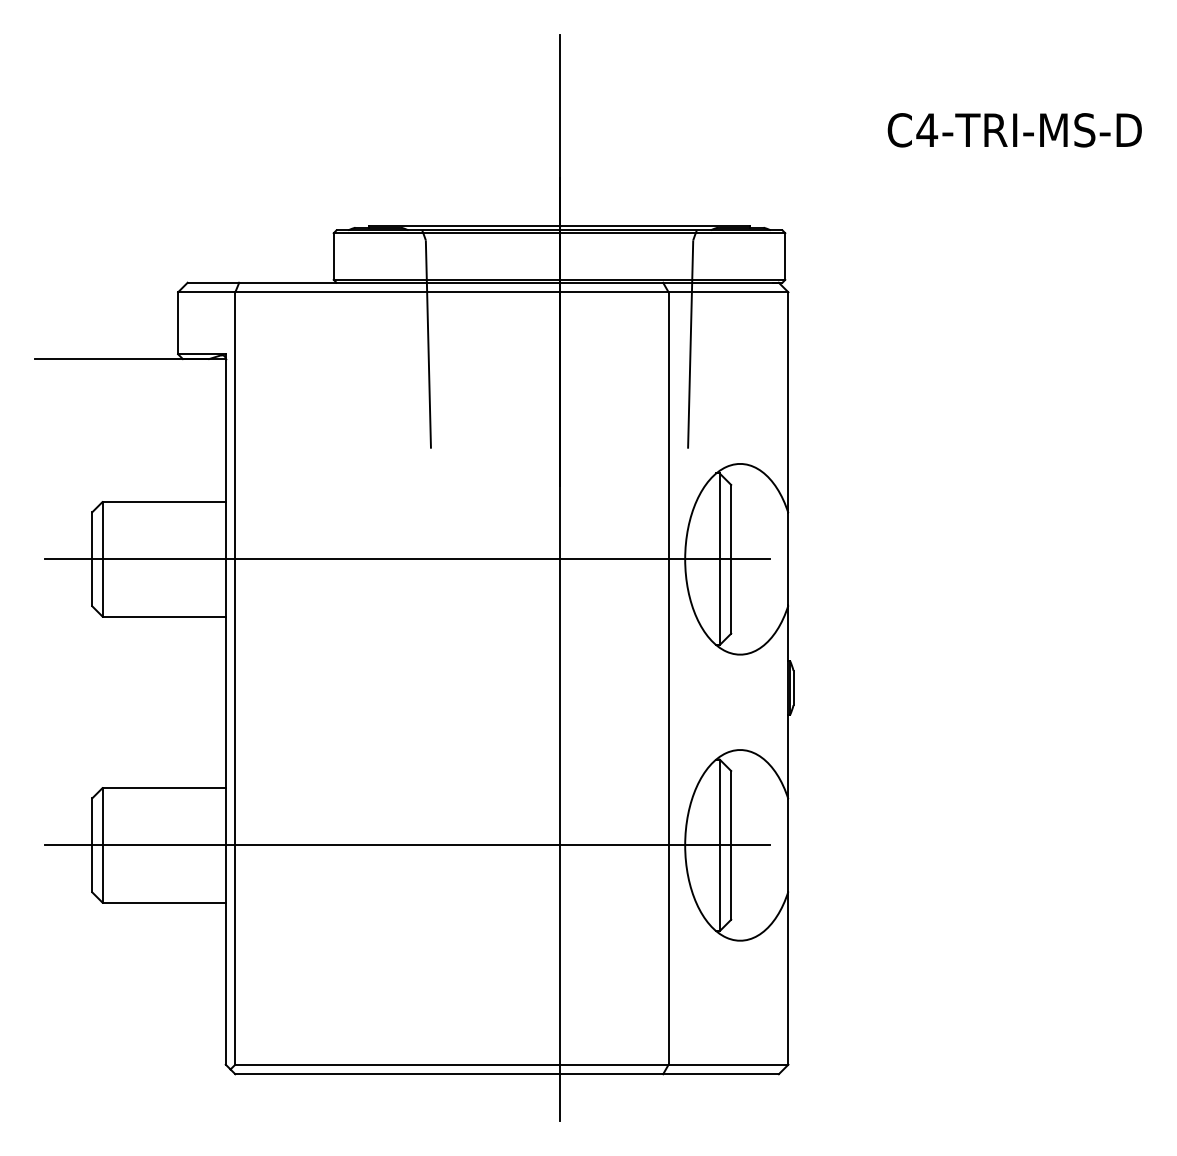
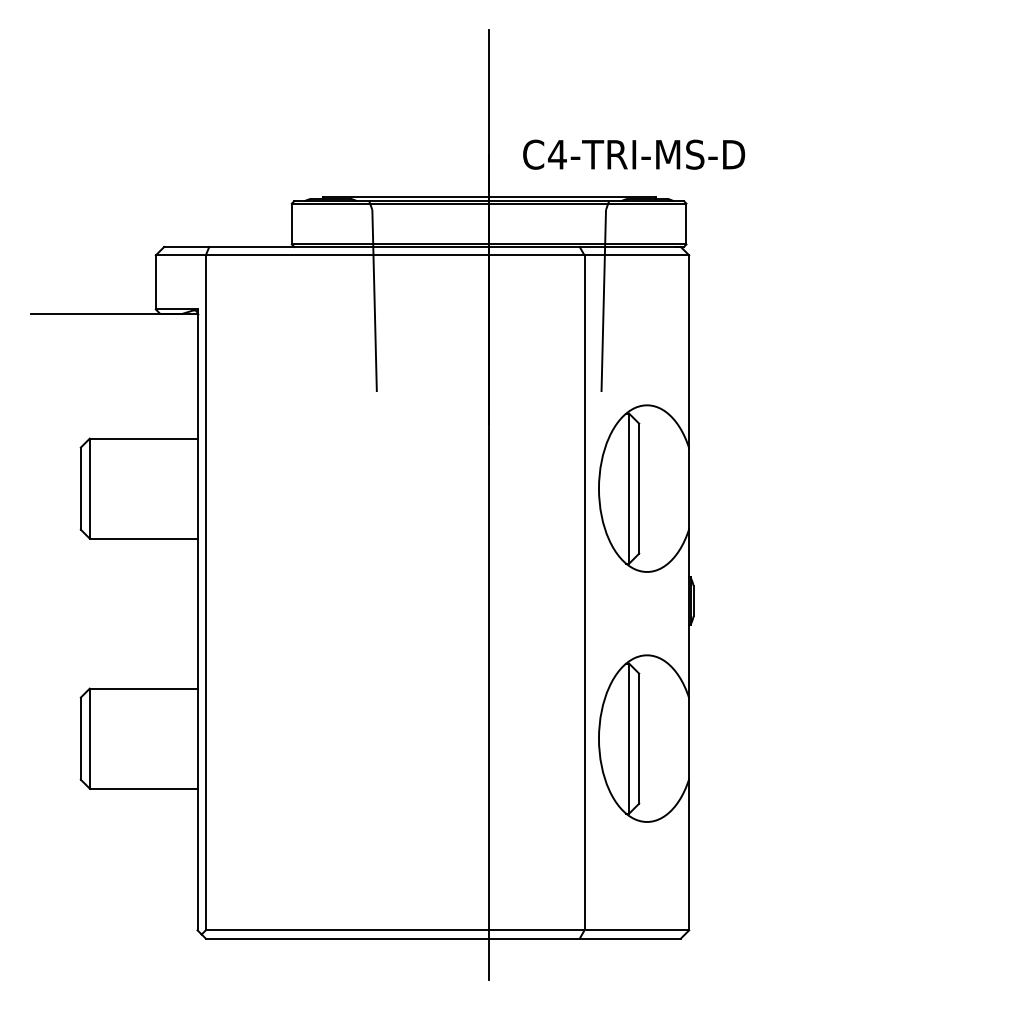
text: (1015, 130) -> (634, 154), moved
line: (407, 559) -> (356, 488), removed
line: (407, 845) -> (356, 738), removed

